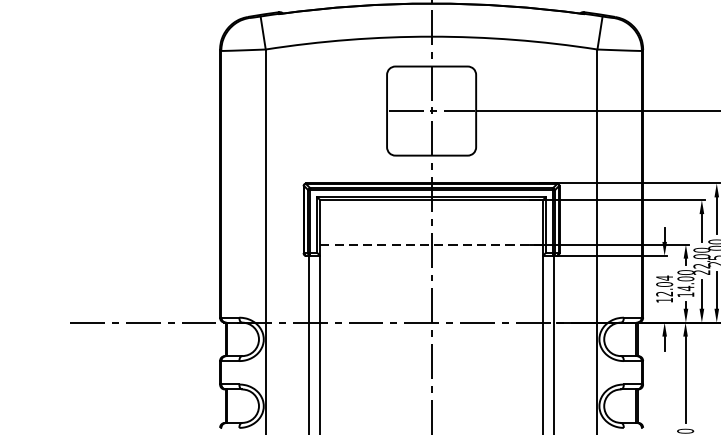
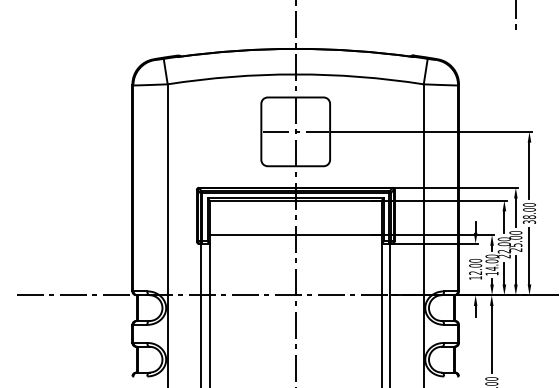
line: (431, 245) -> (295, 235), dashed -> solid
text: (664, 277) -> (475, 260), 12.04 -> 12.00

